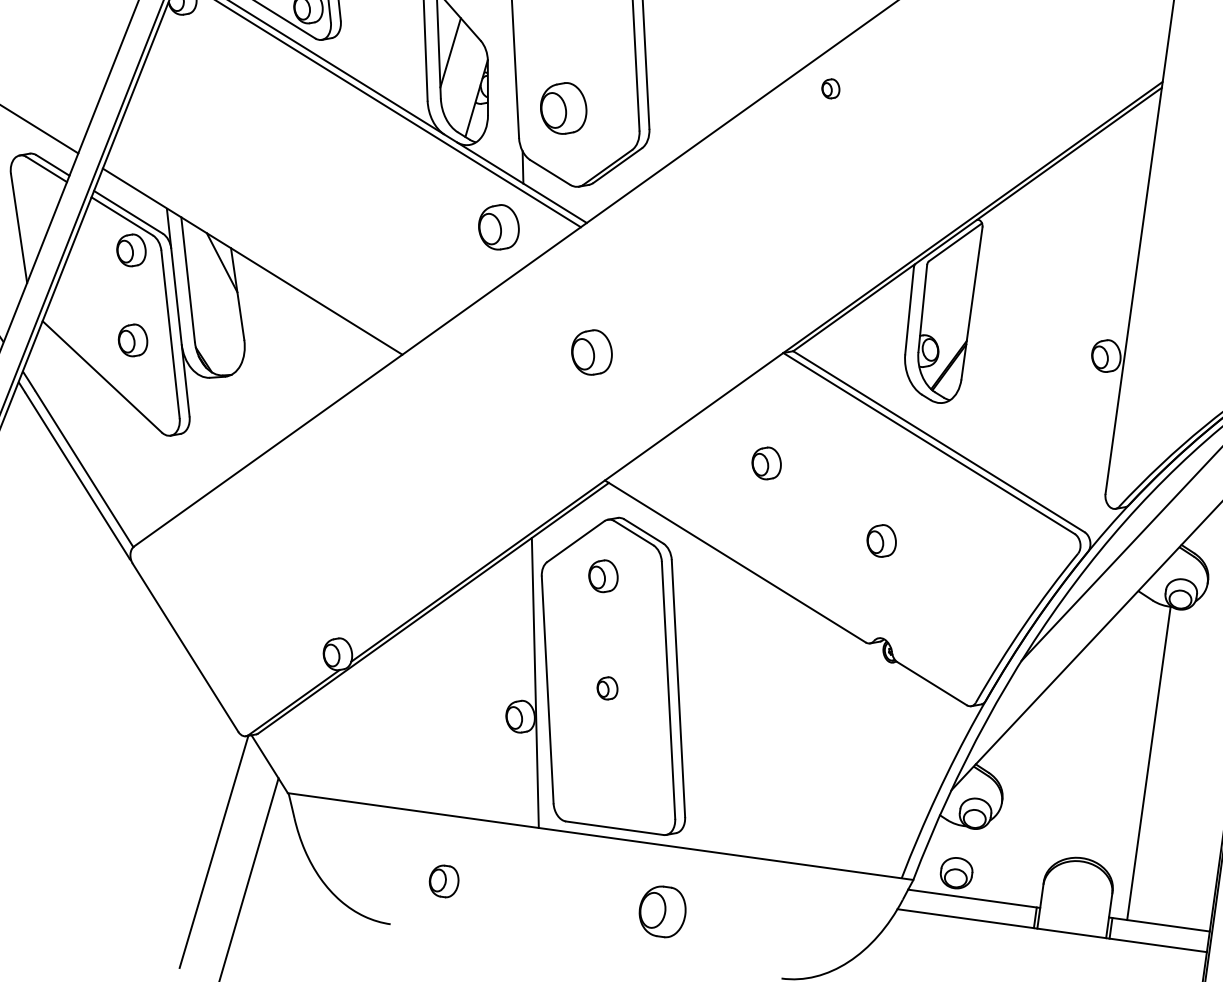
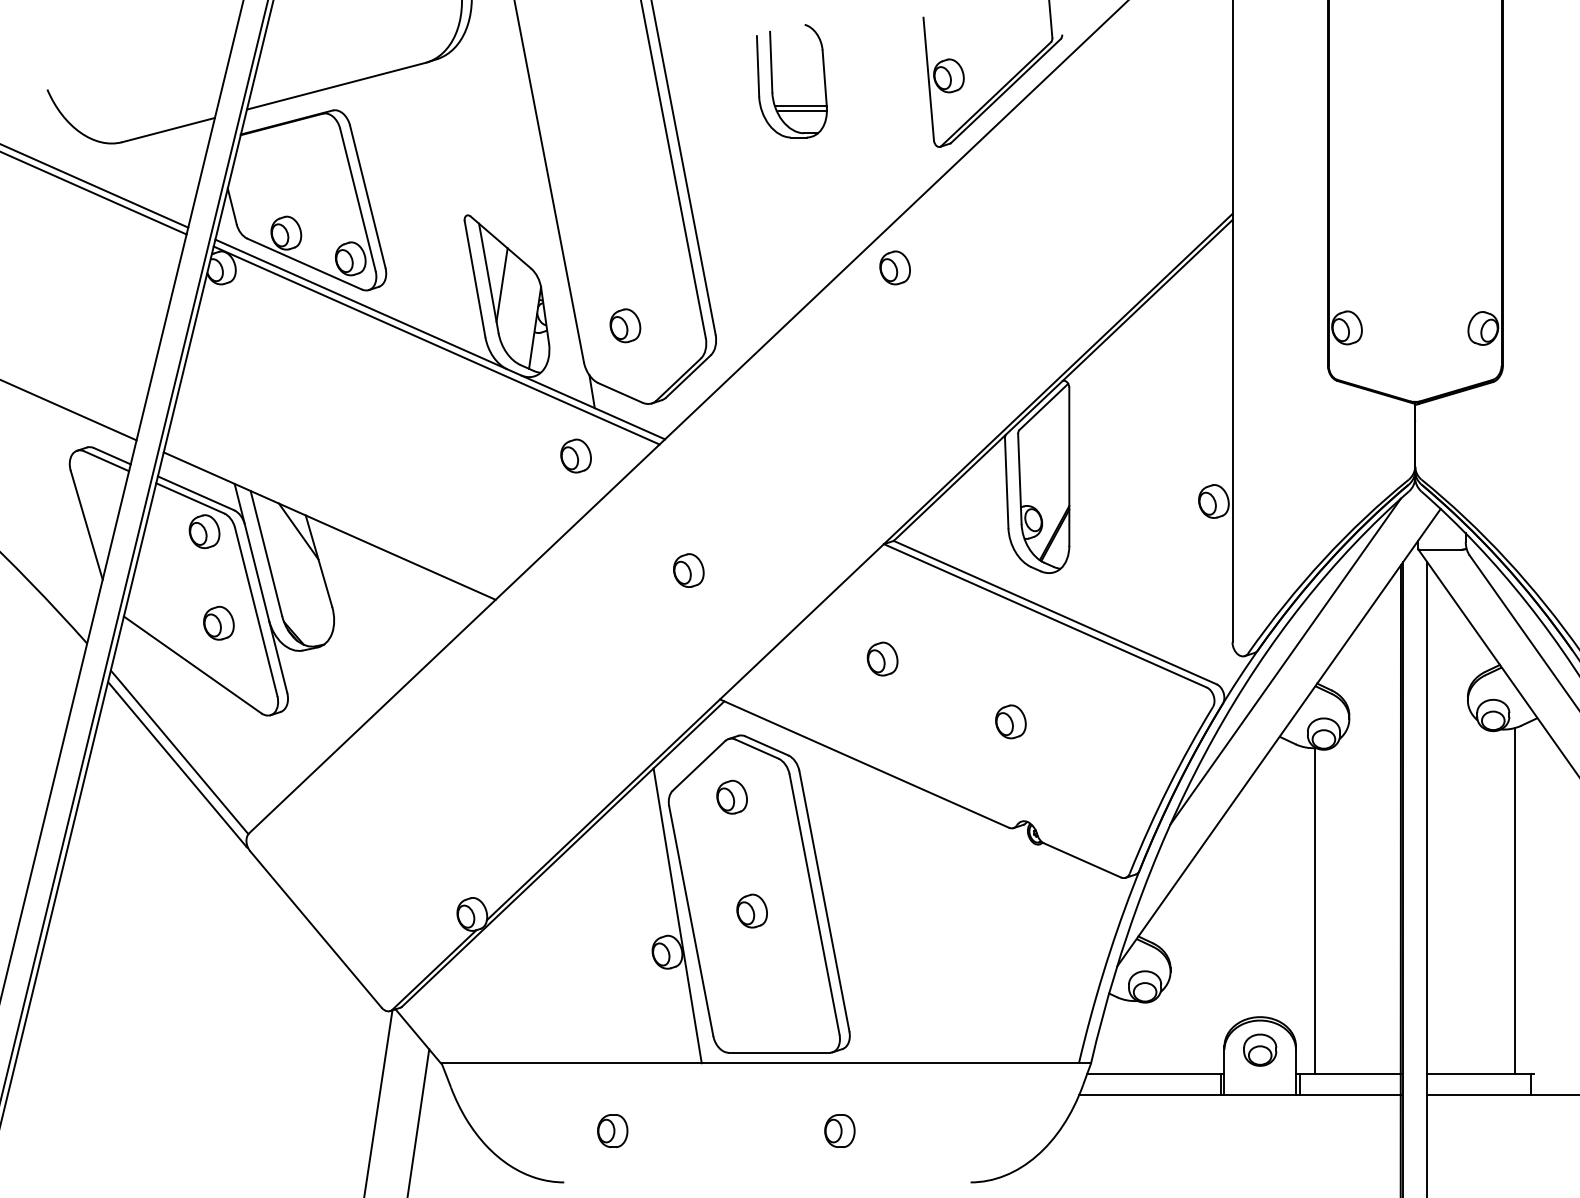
part: (830, 88) -> (894, 267), size x1.67
part: (563, 108) -> (625, 325), size x0.62
part: (498, 226) -> (575, 455), size x0.71
part: (591, 352) -> (688, 570), size x0.71
part: (607, 687) -> (751, 910), size x1.43
part: (956, 872) -> (1260, 1049), moved
part: (662, 911) -> (839, 1130), size x0.62

